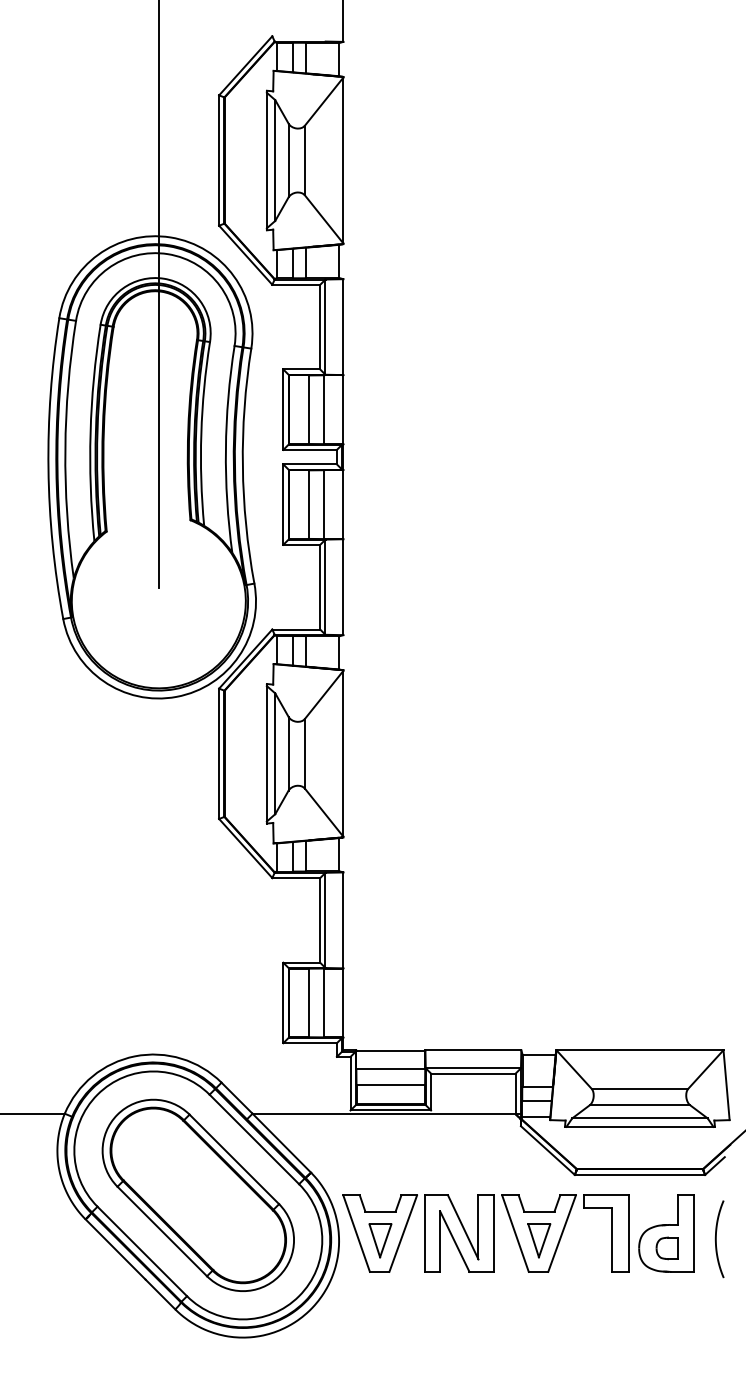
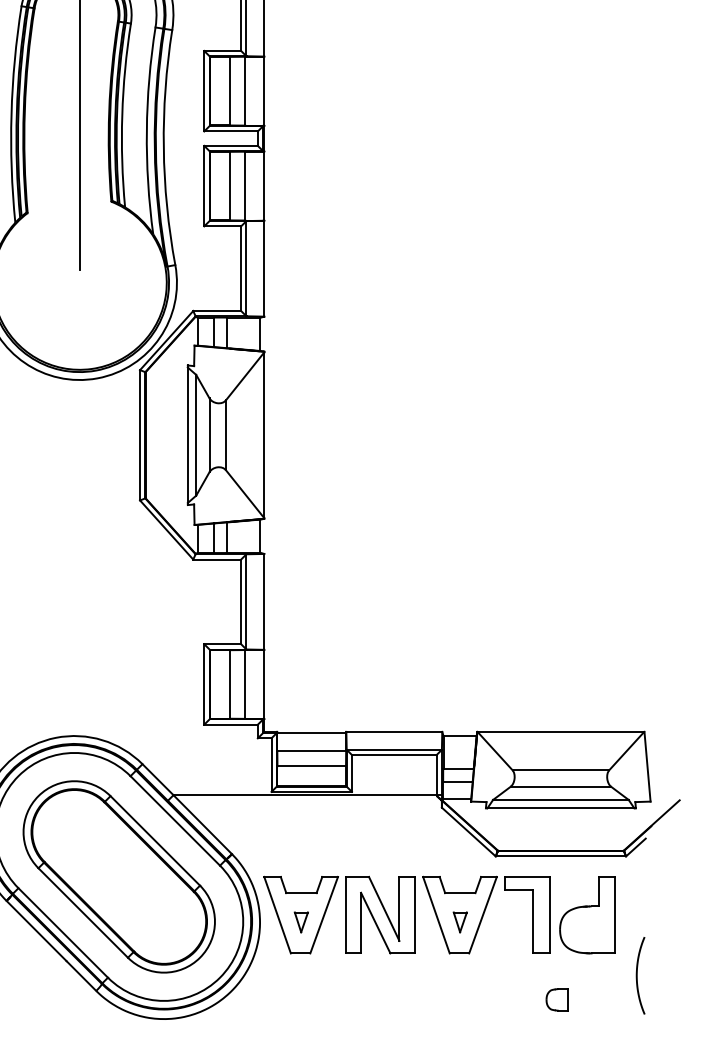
curve: (716, 1239) -> (637, 975), moved
part: (380, 1240) -> (301, 921), size x0.6
part: (539, 1240) -> (460, 921), size x0.6
part: (666, 1248) -> (556, 999), moved

